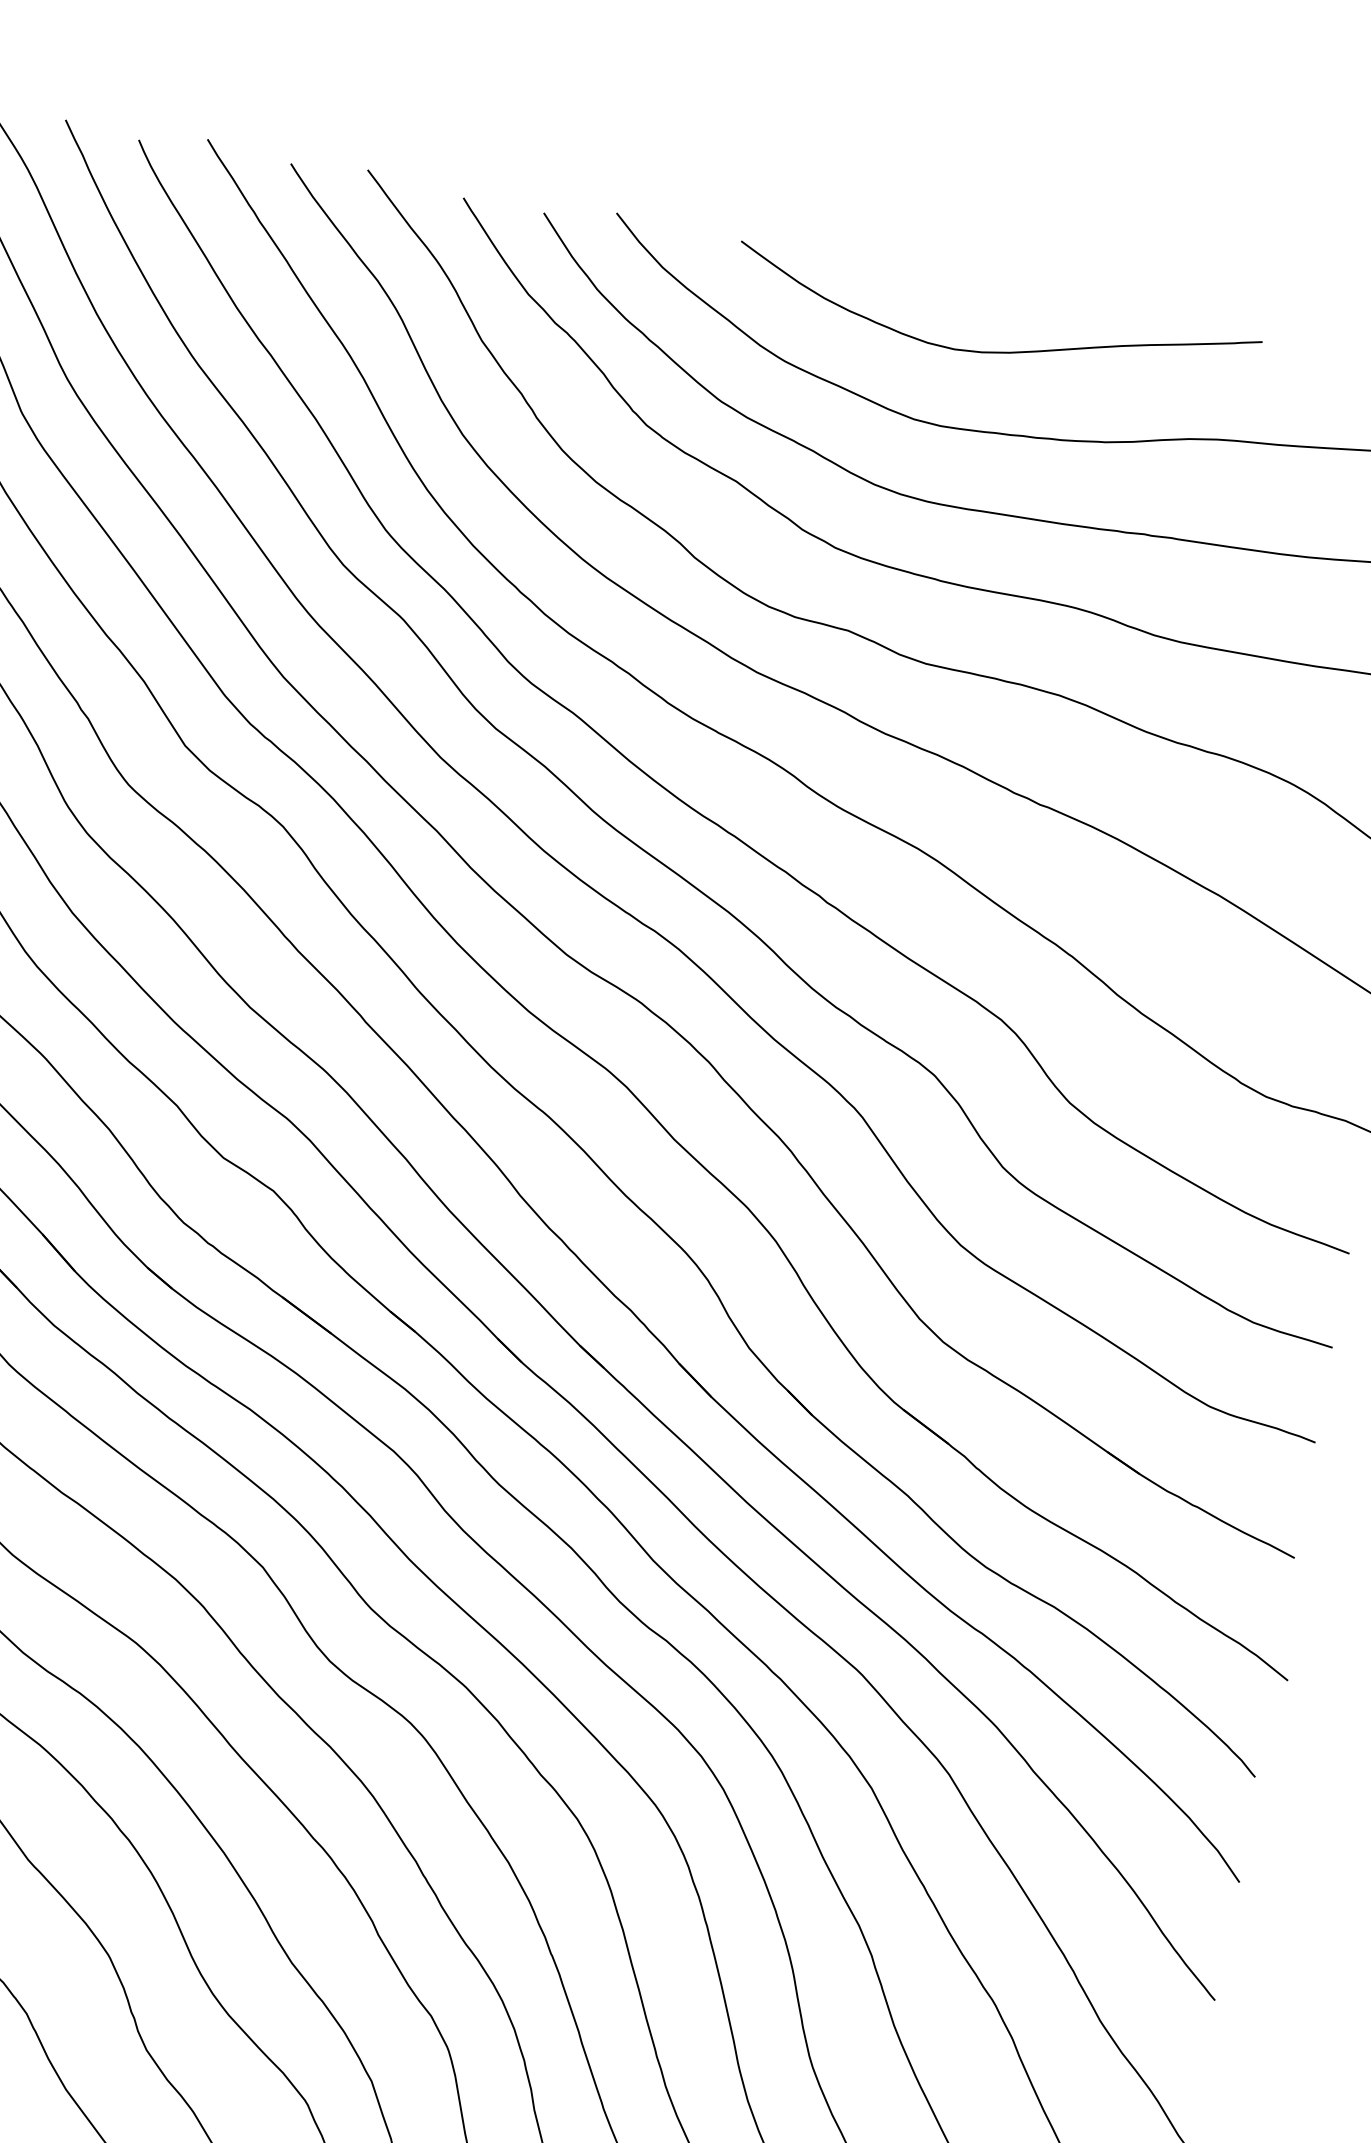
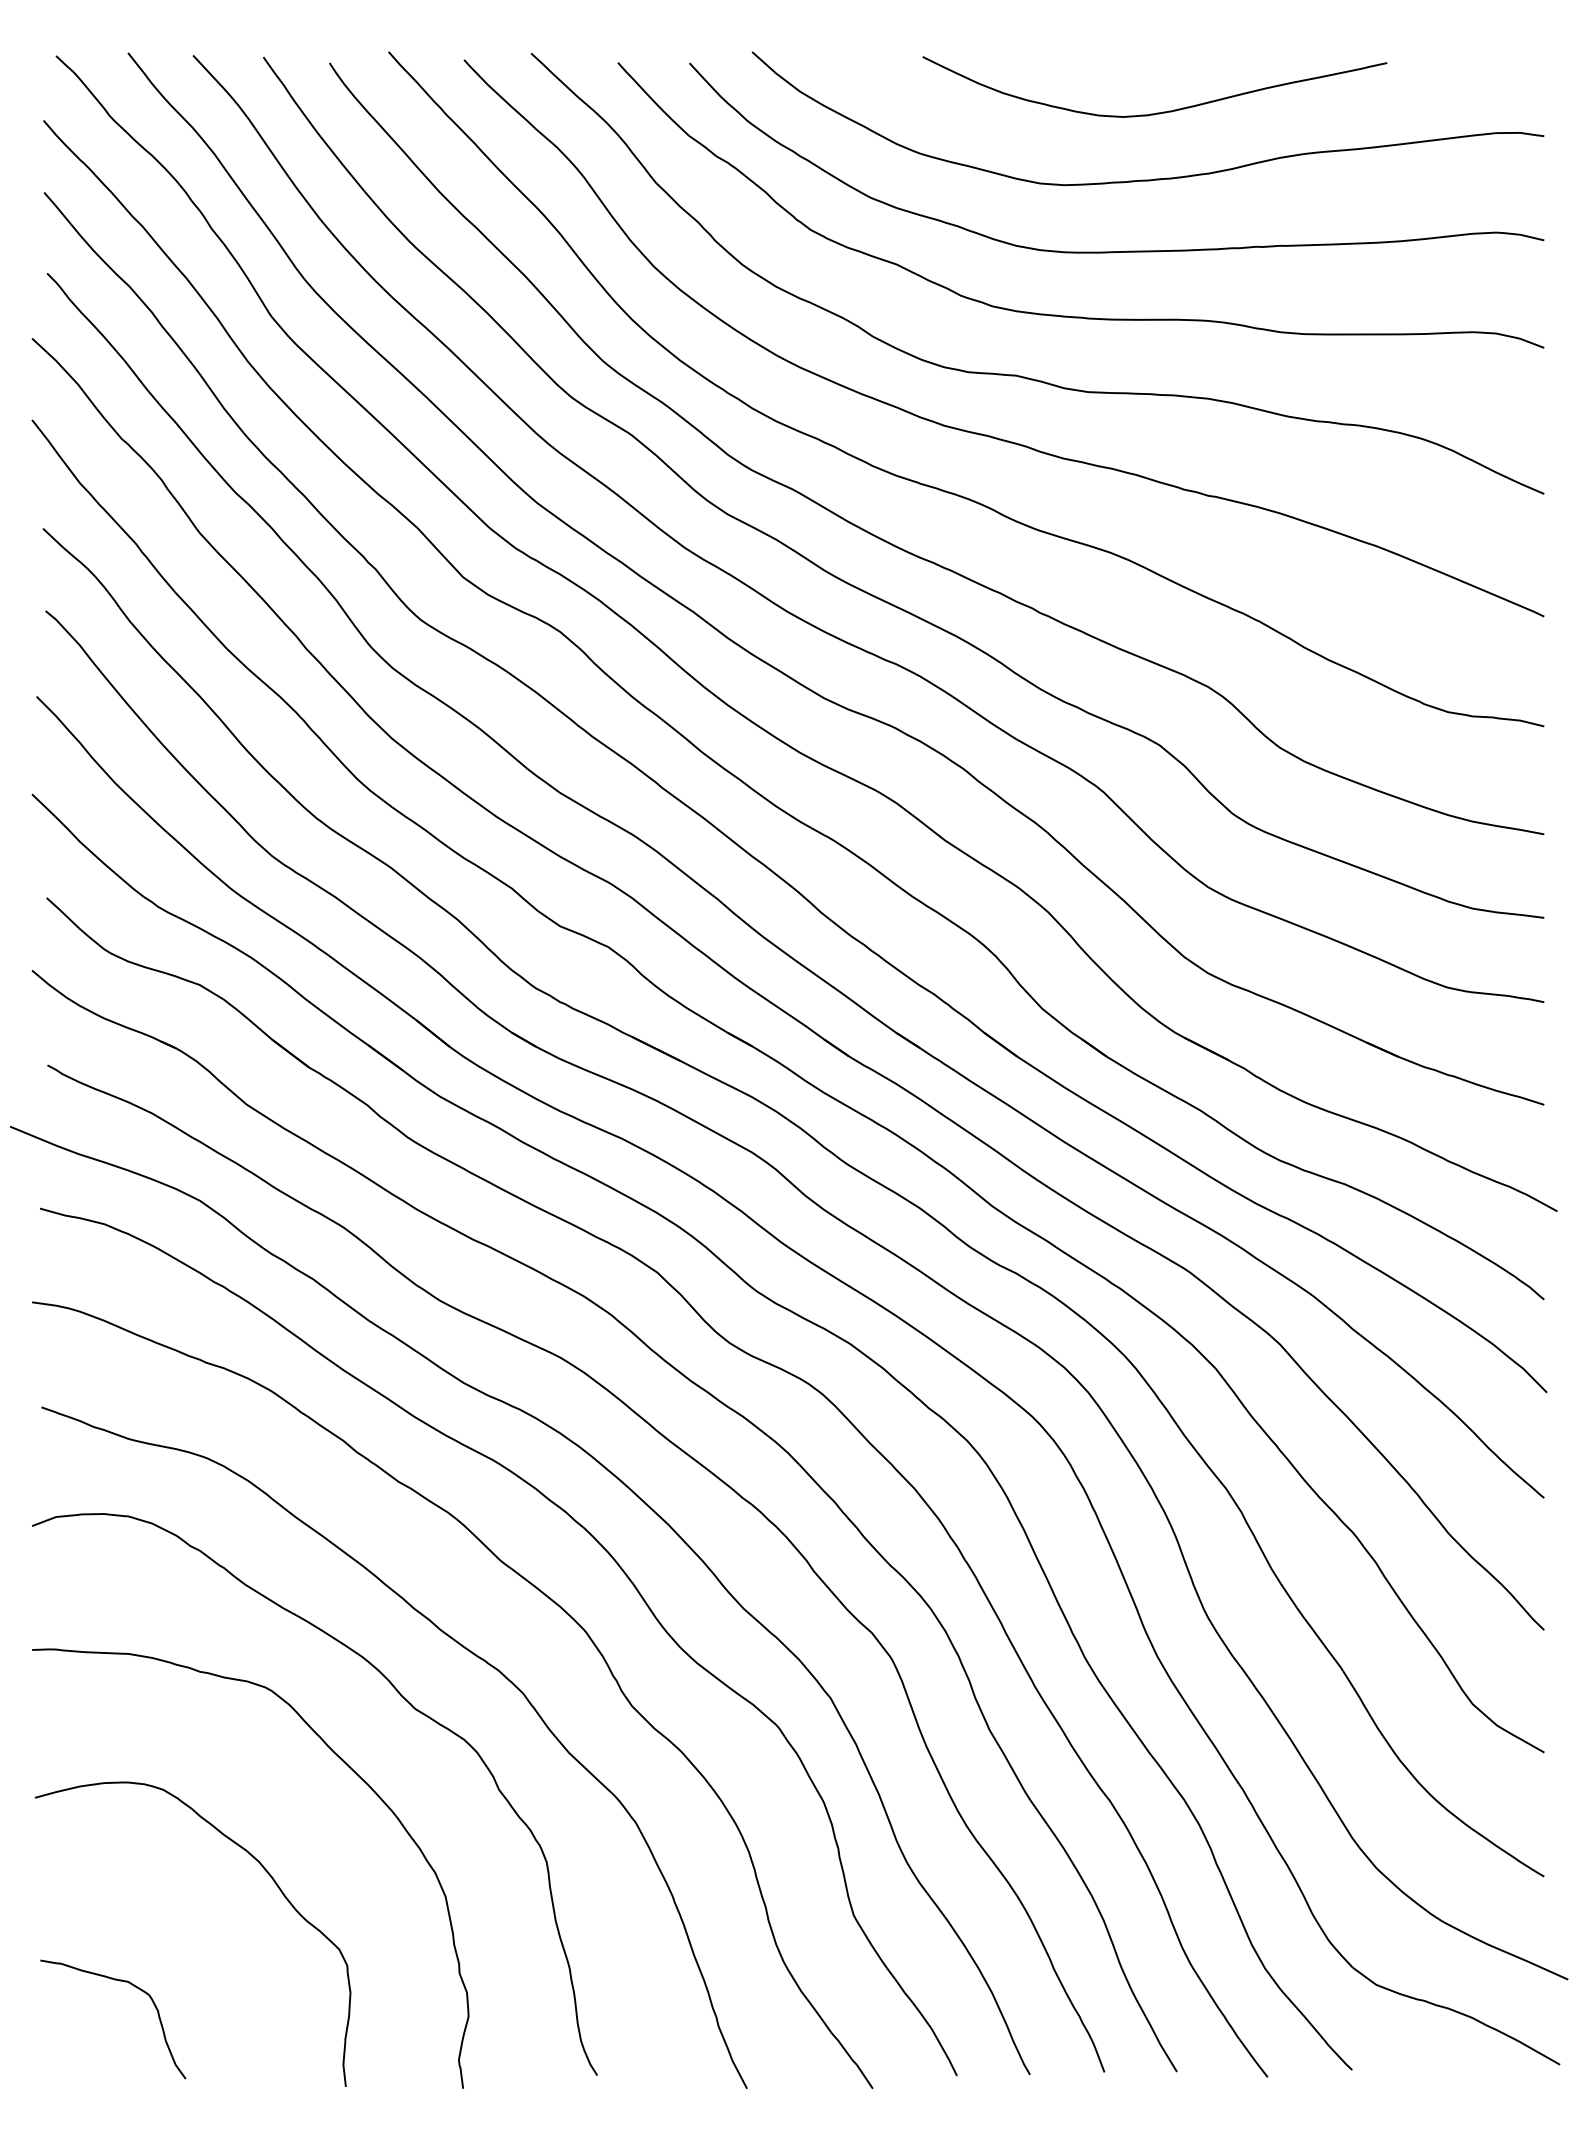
curve: (992, 351) -> (1156, 112), moved

